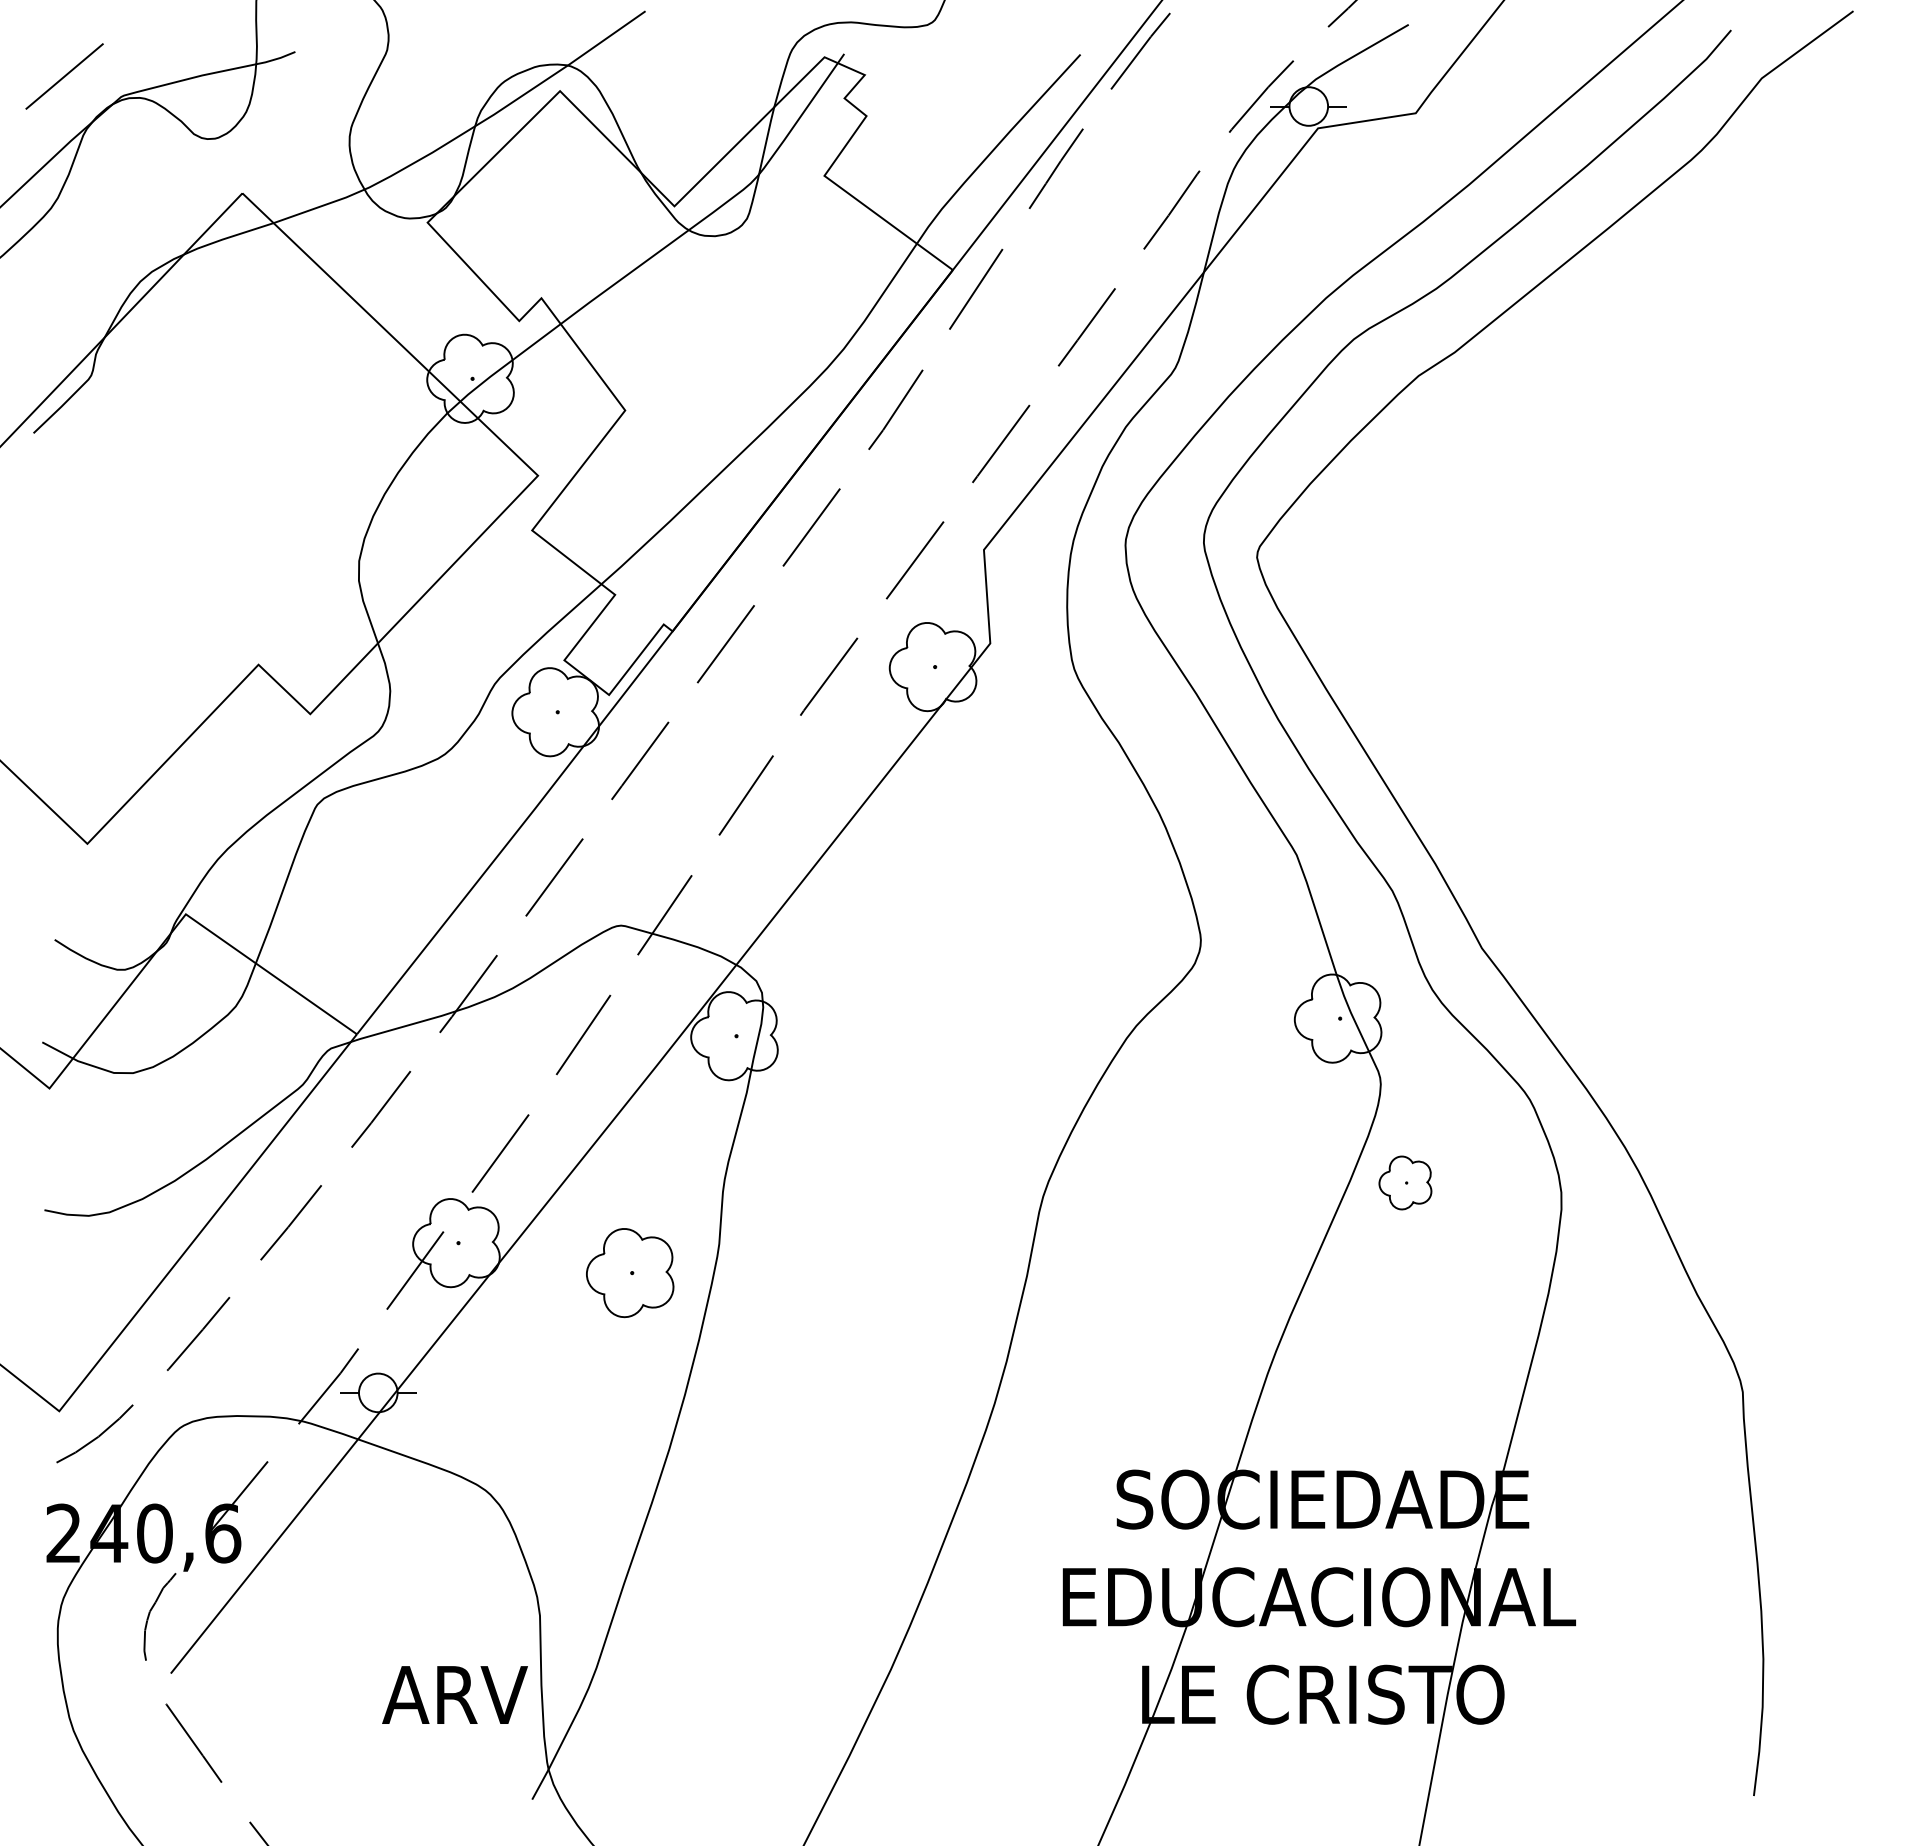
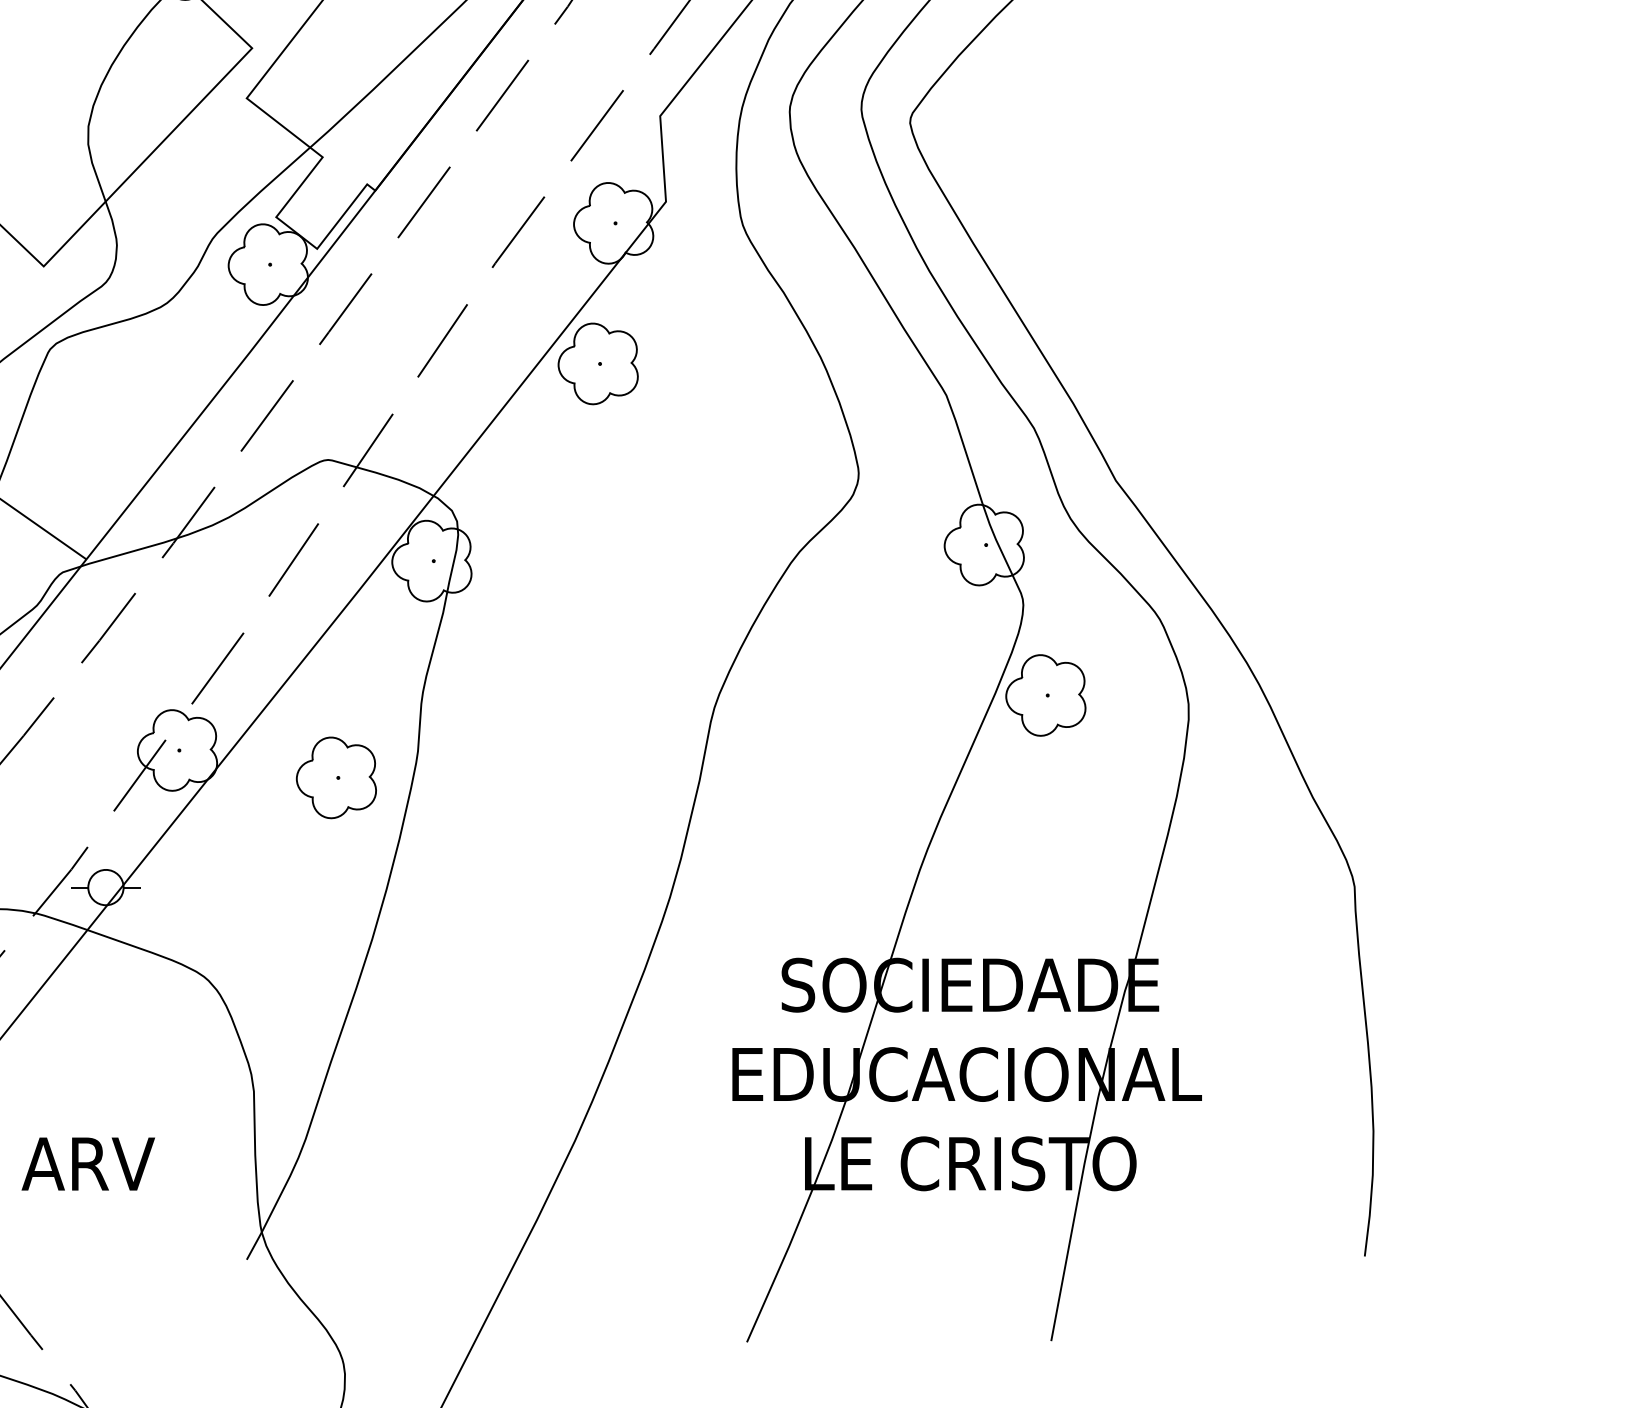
part: (916, 820) -> (598, 363), added
part: (1405, 1182) -> (1045, 695), size x1.67
text: (454, 1694) -> (87, 1163), moved

